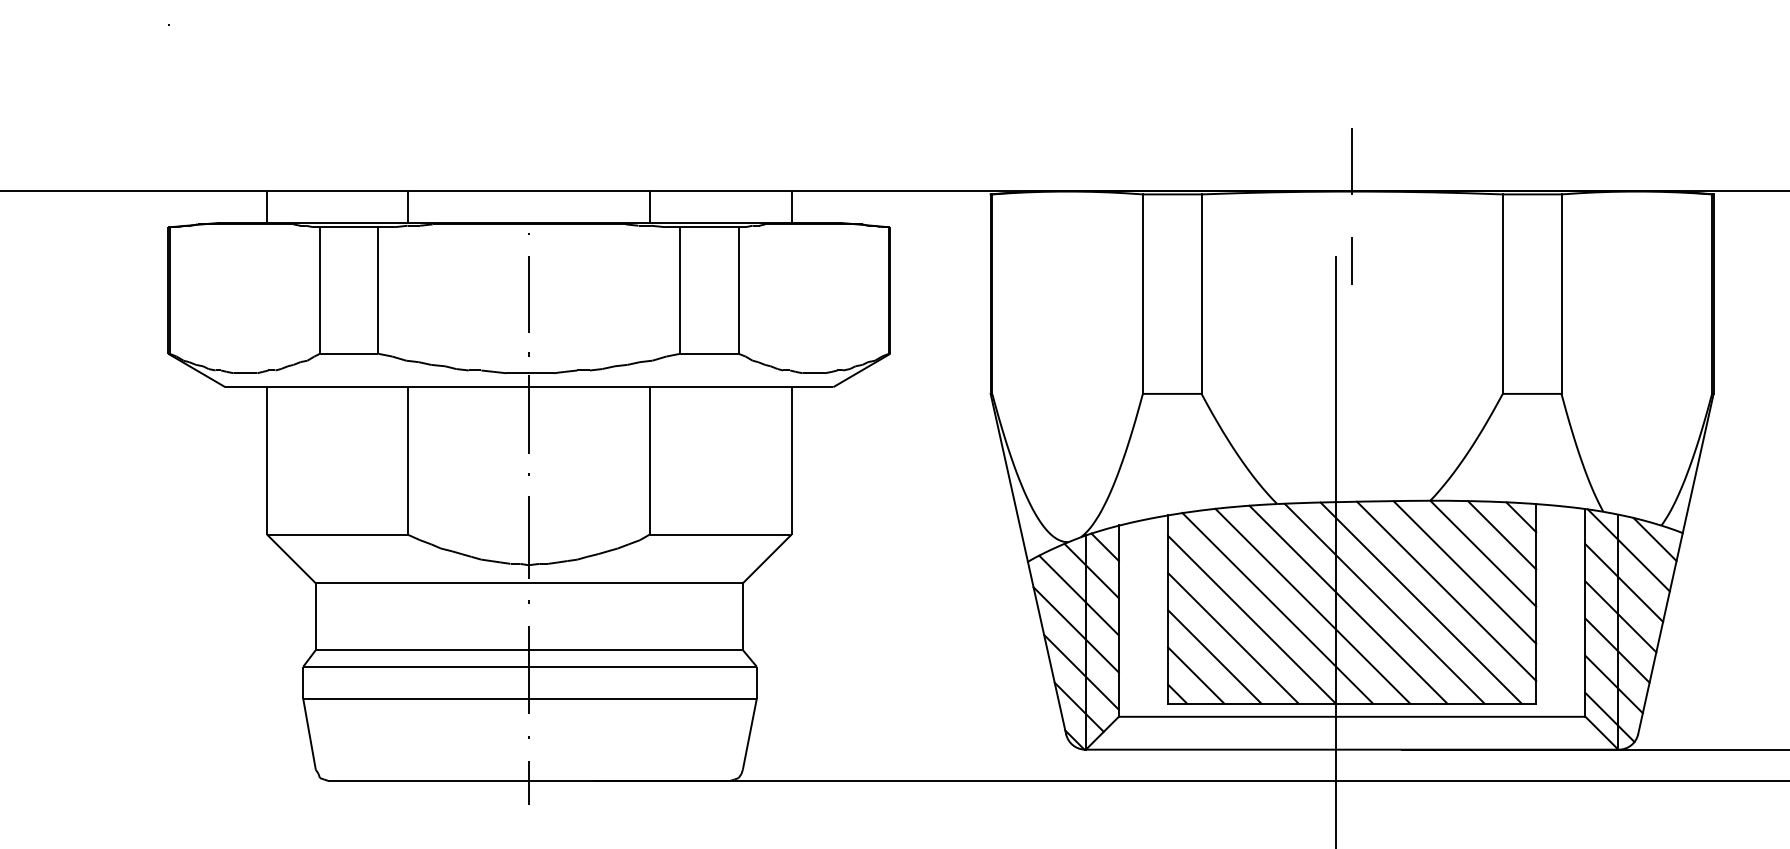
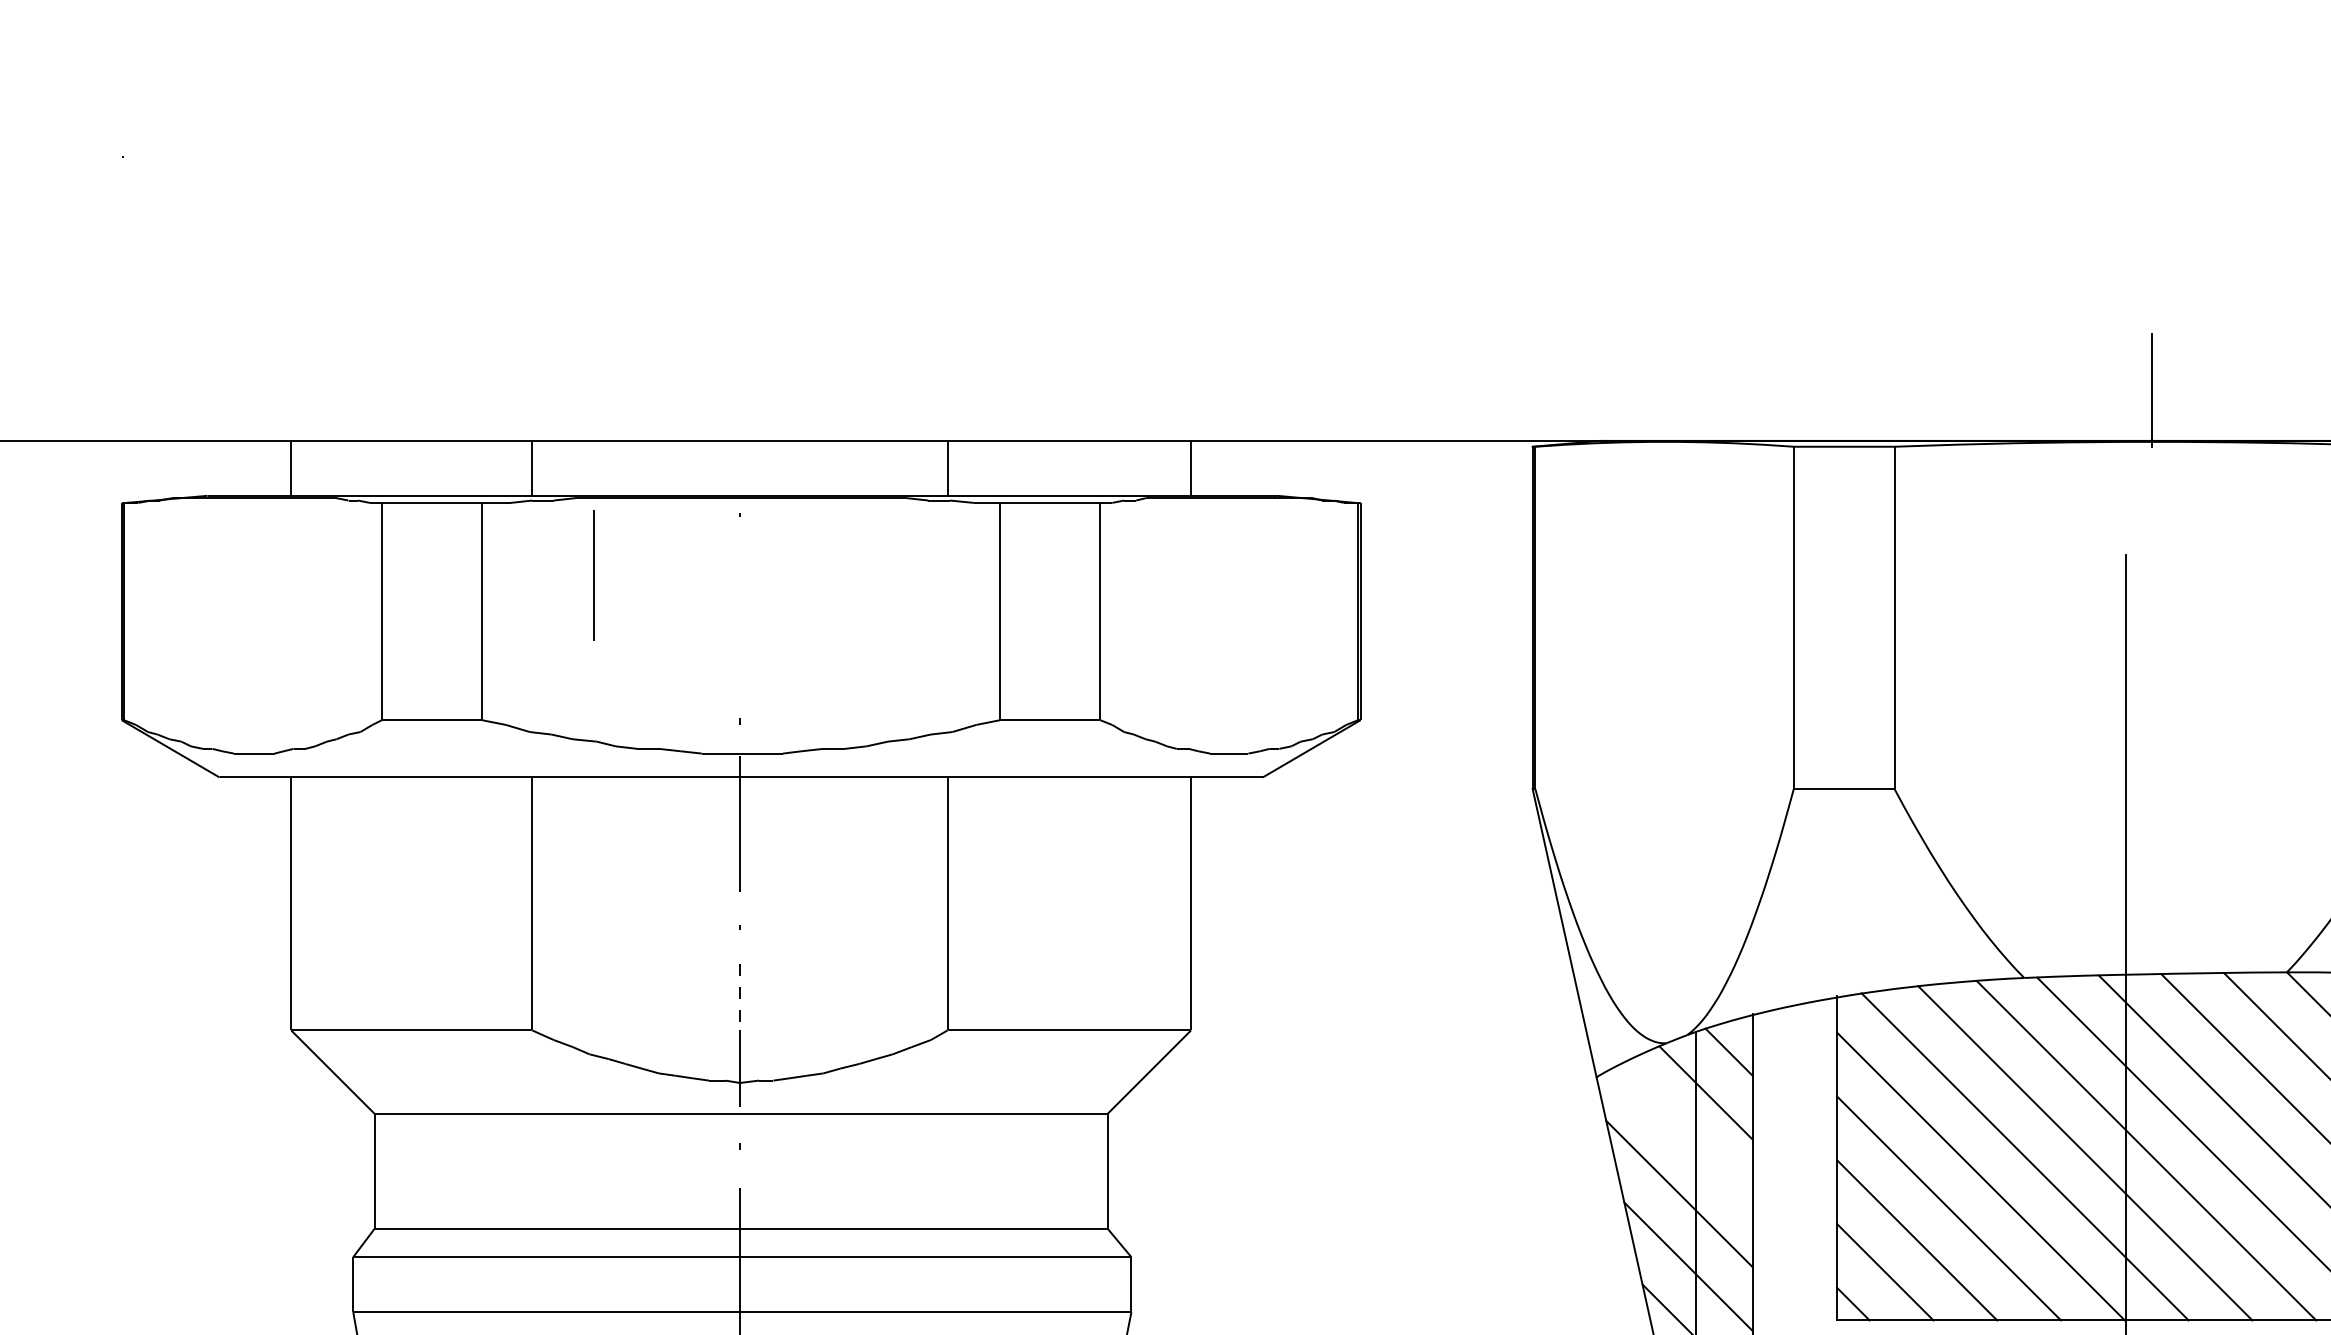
line: (1351, 260) -> (2151, 560), removed
line: (528, 294) -> (593, 575), moved
line: (528, 515) -> (739, 997), solid -> dashed
line: (1078, 595) -> (1683, 1134), removed

